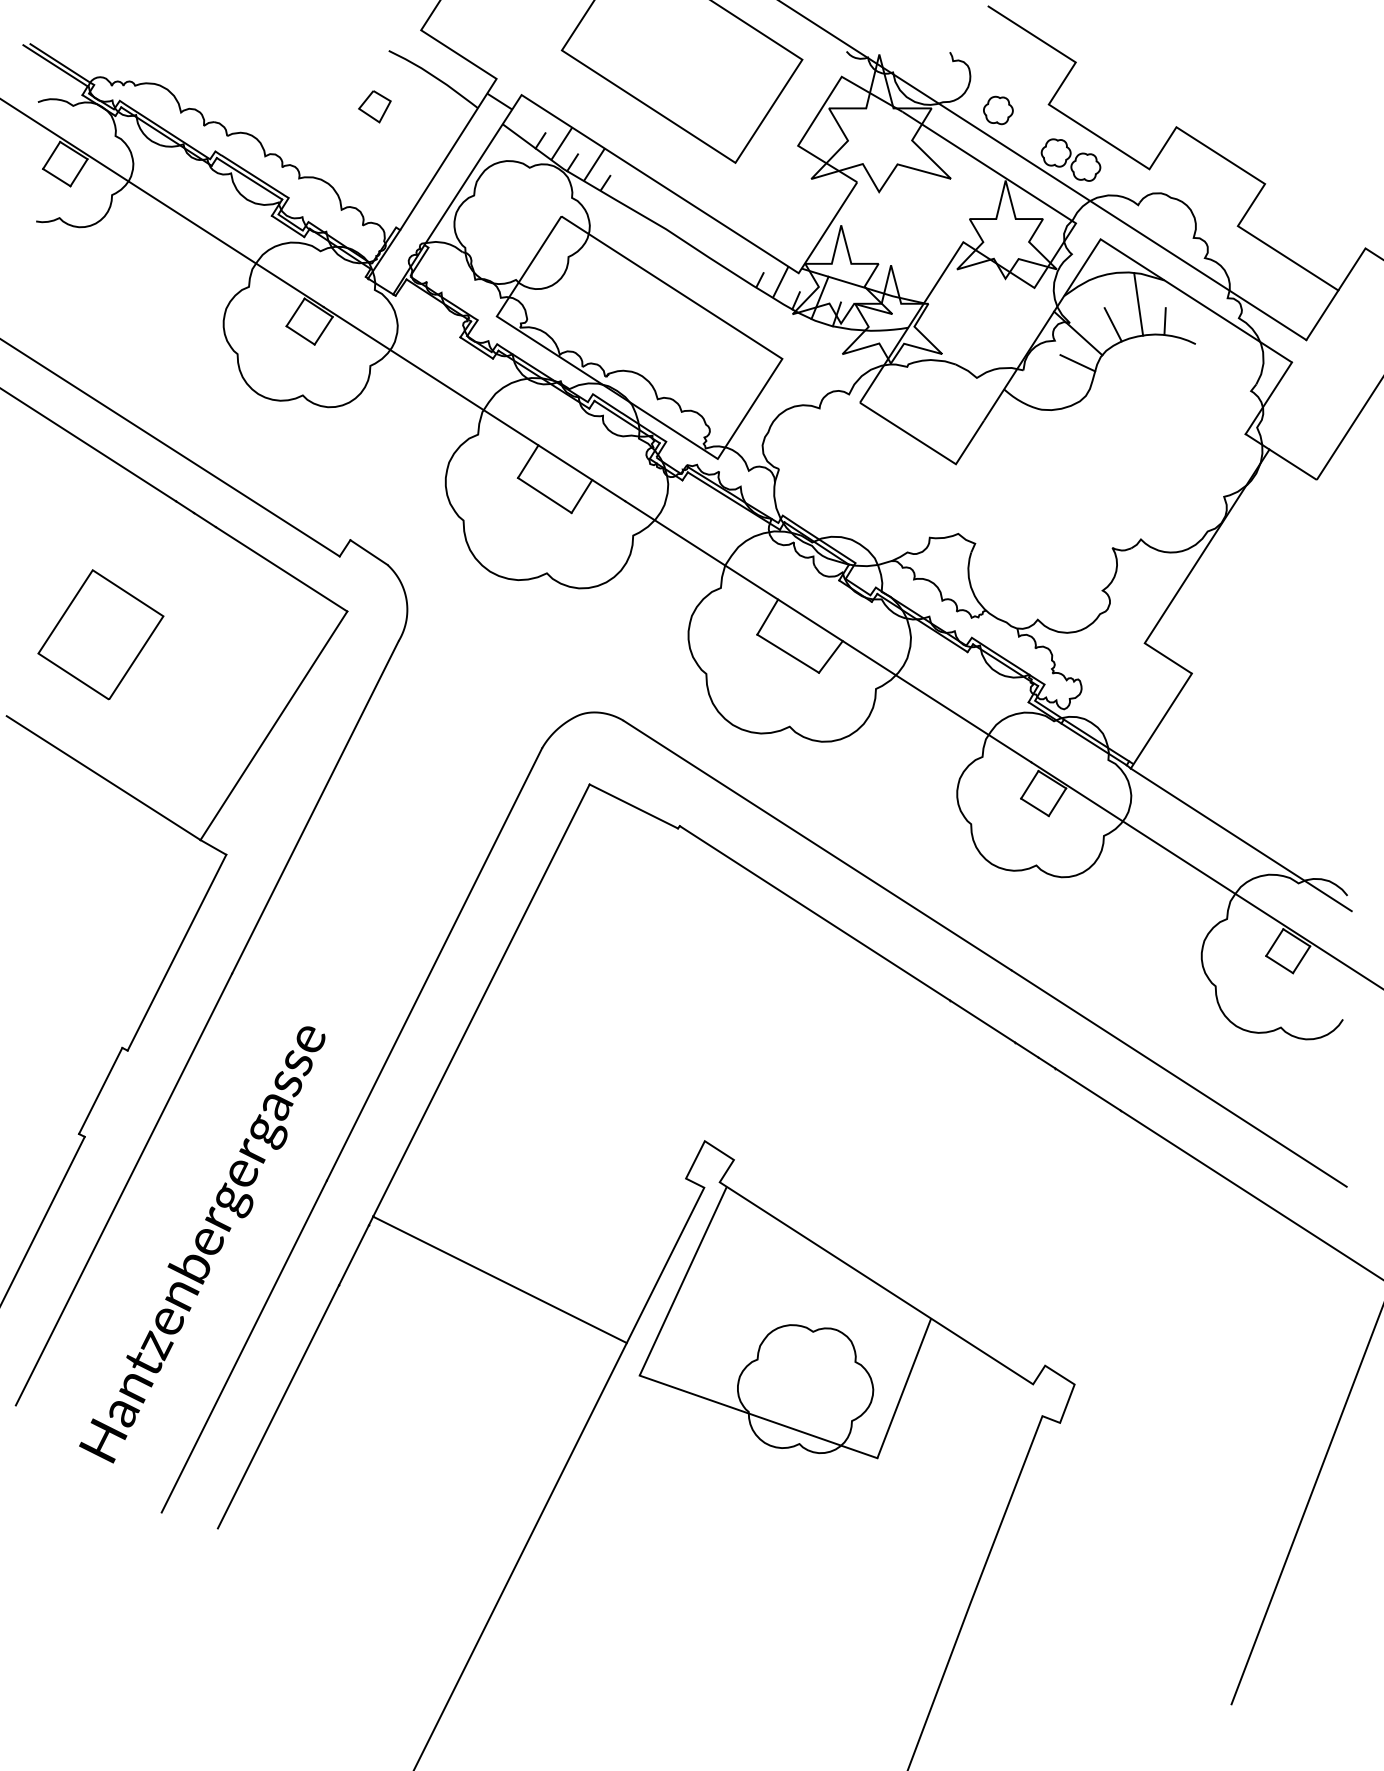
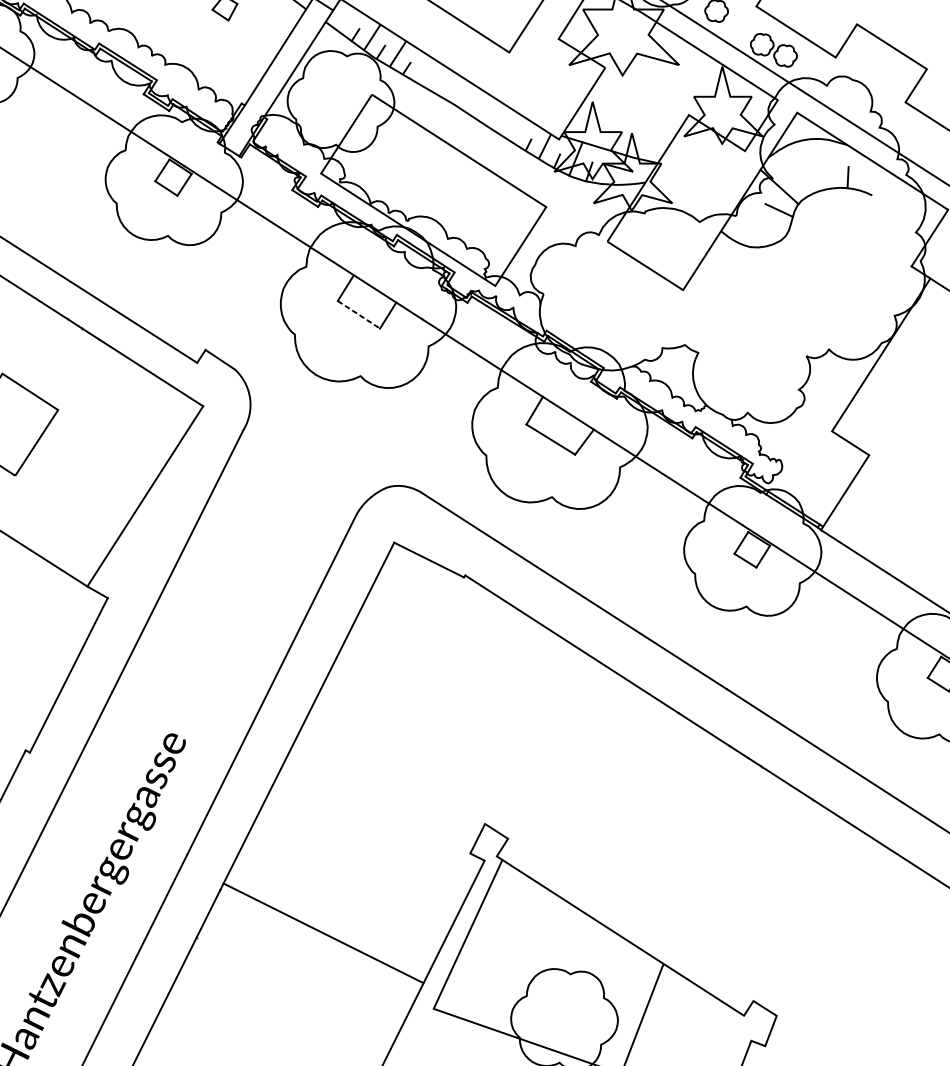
line: (1138, 304) -> (827, 164), removed
line: (1112, 324) -> (806, 179), removed
line: (544, 495) -> (358, 314), solid -> dashed

